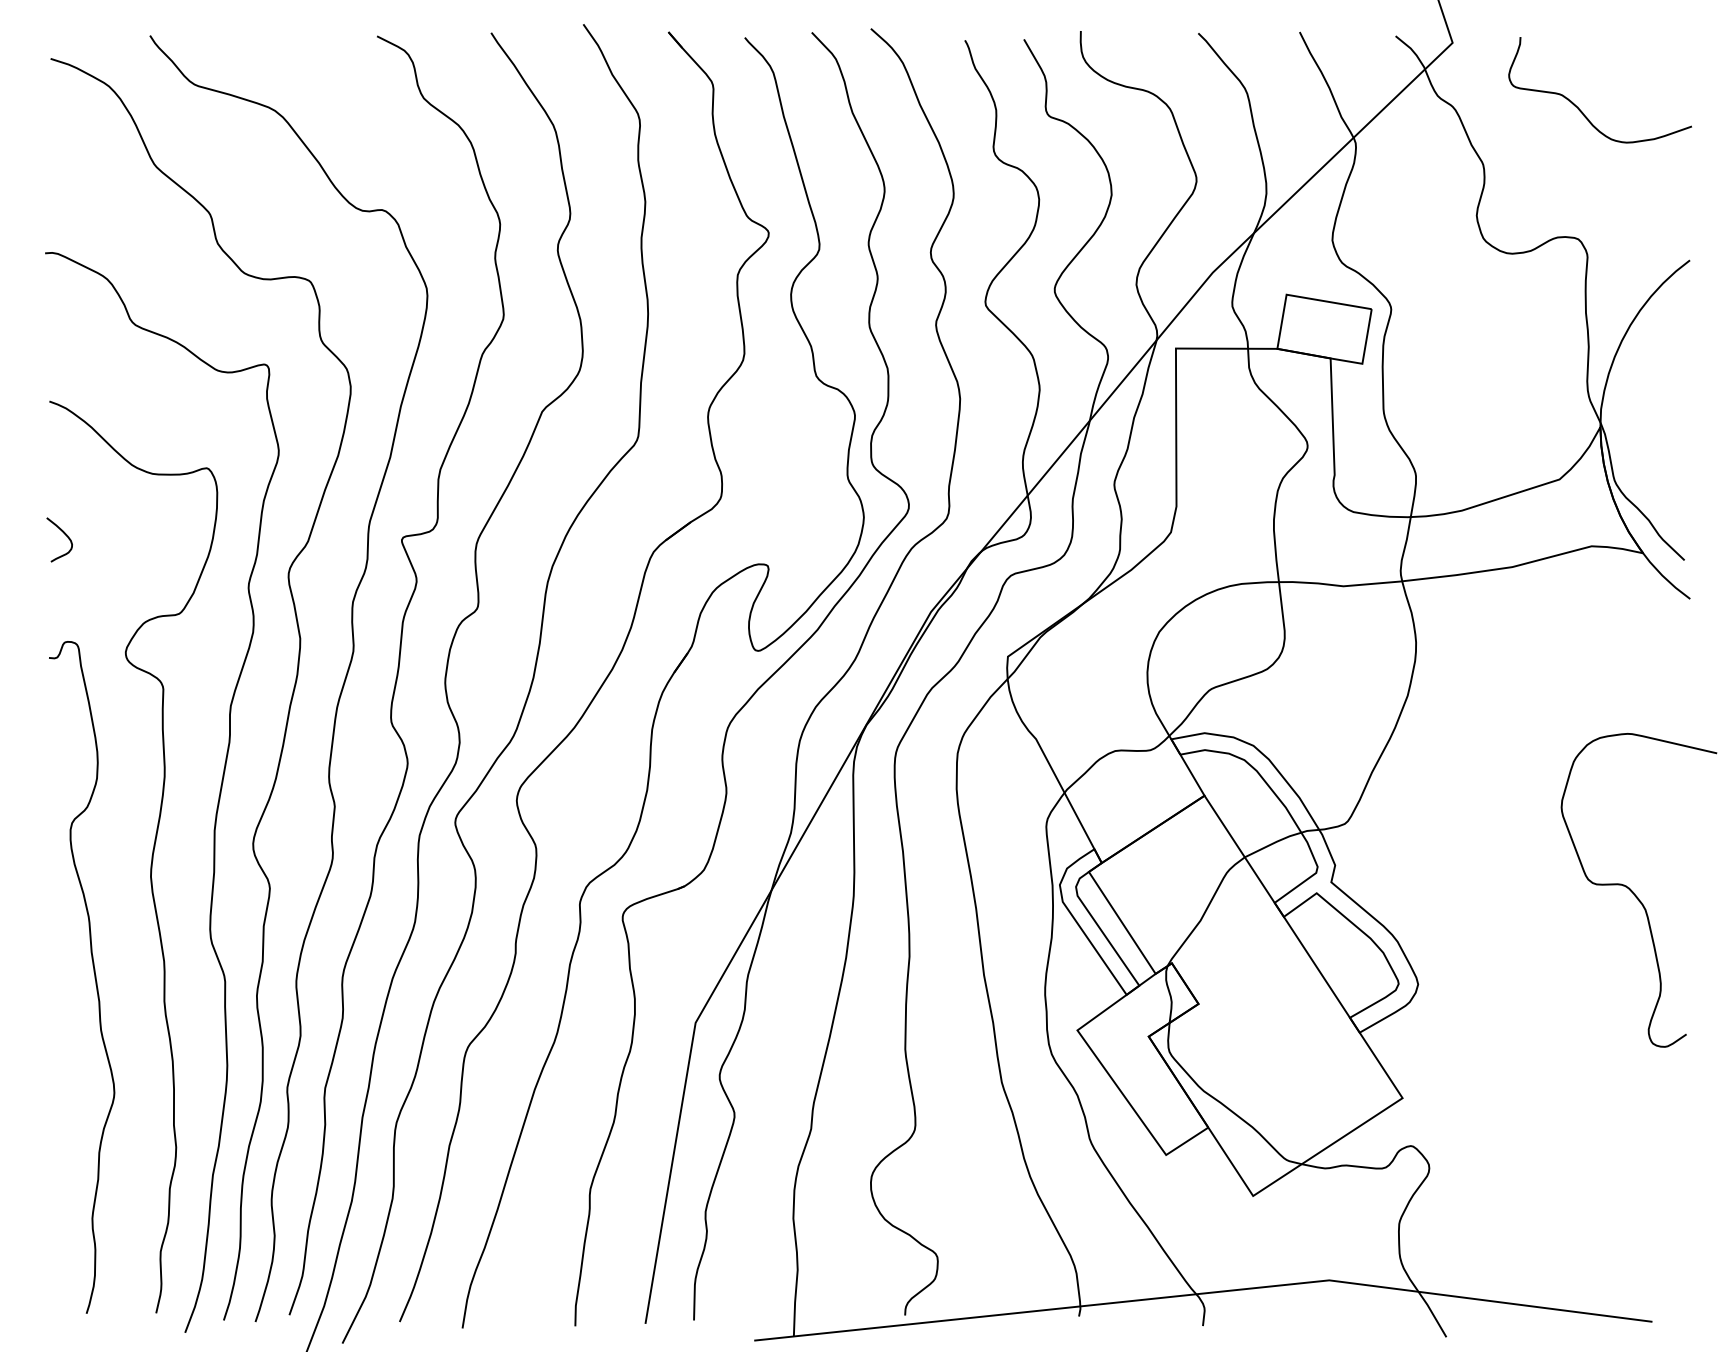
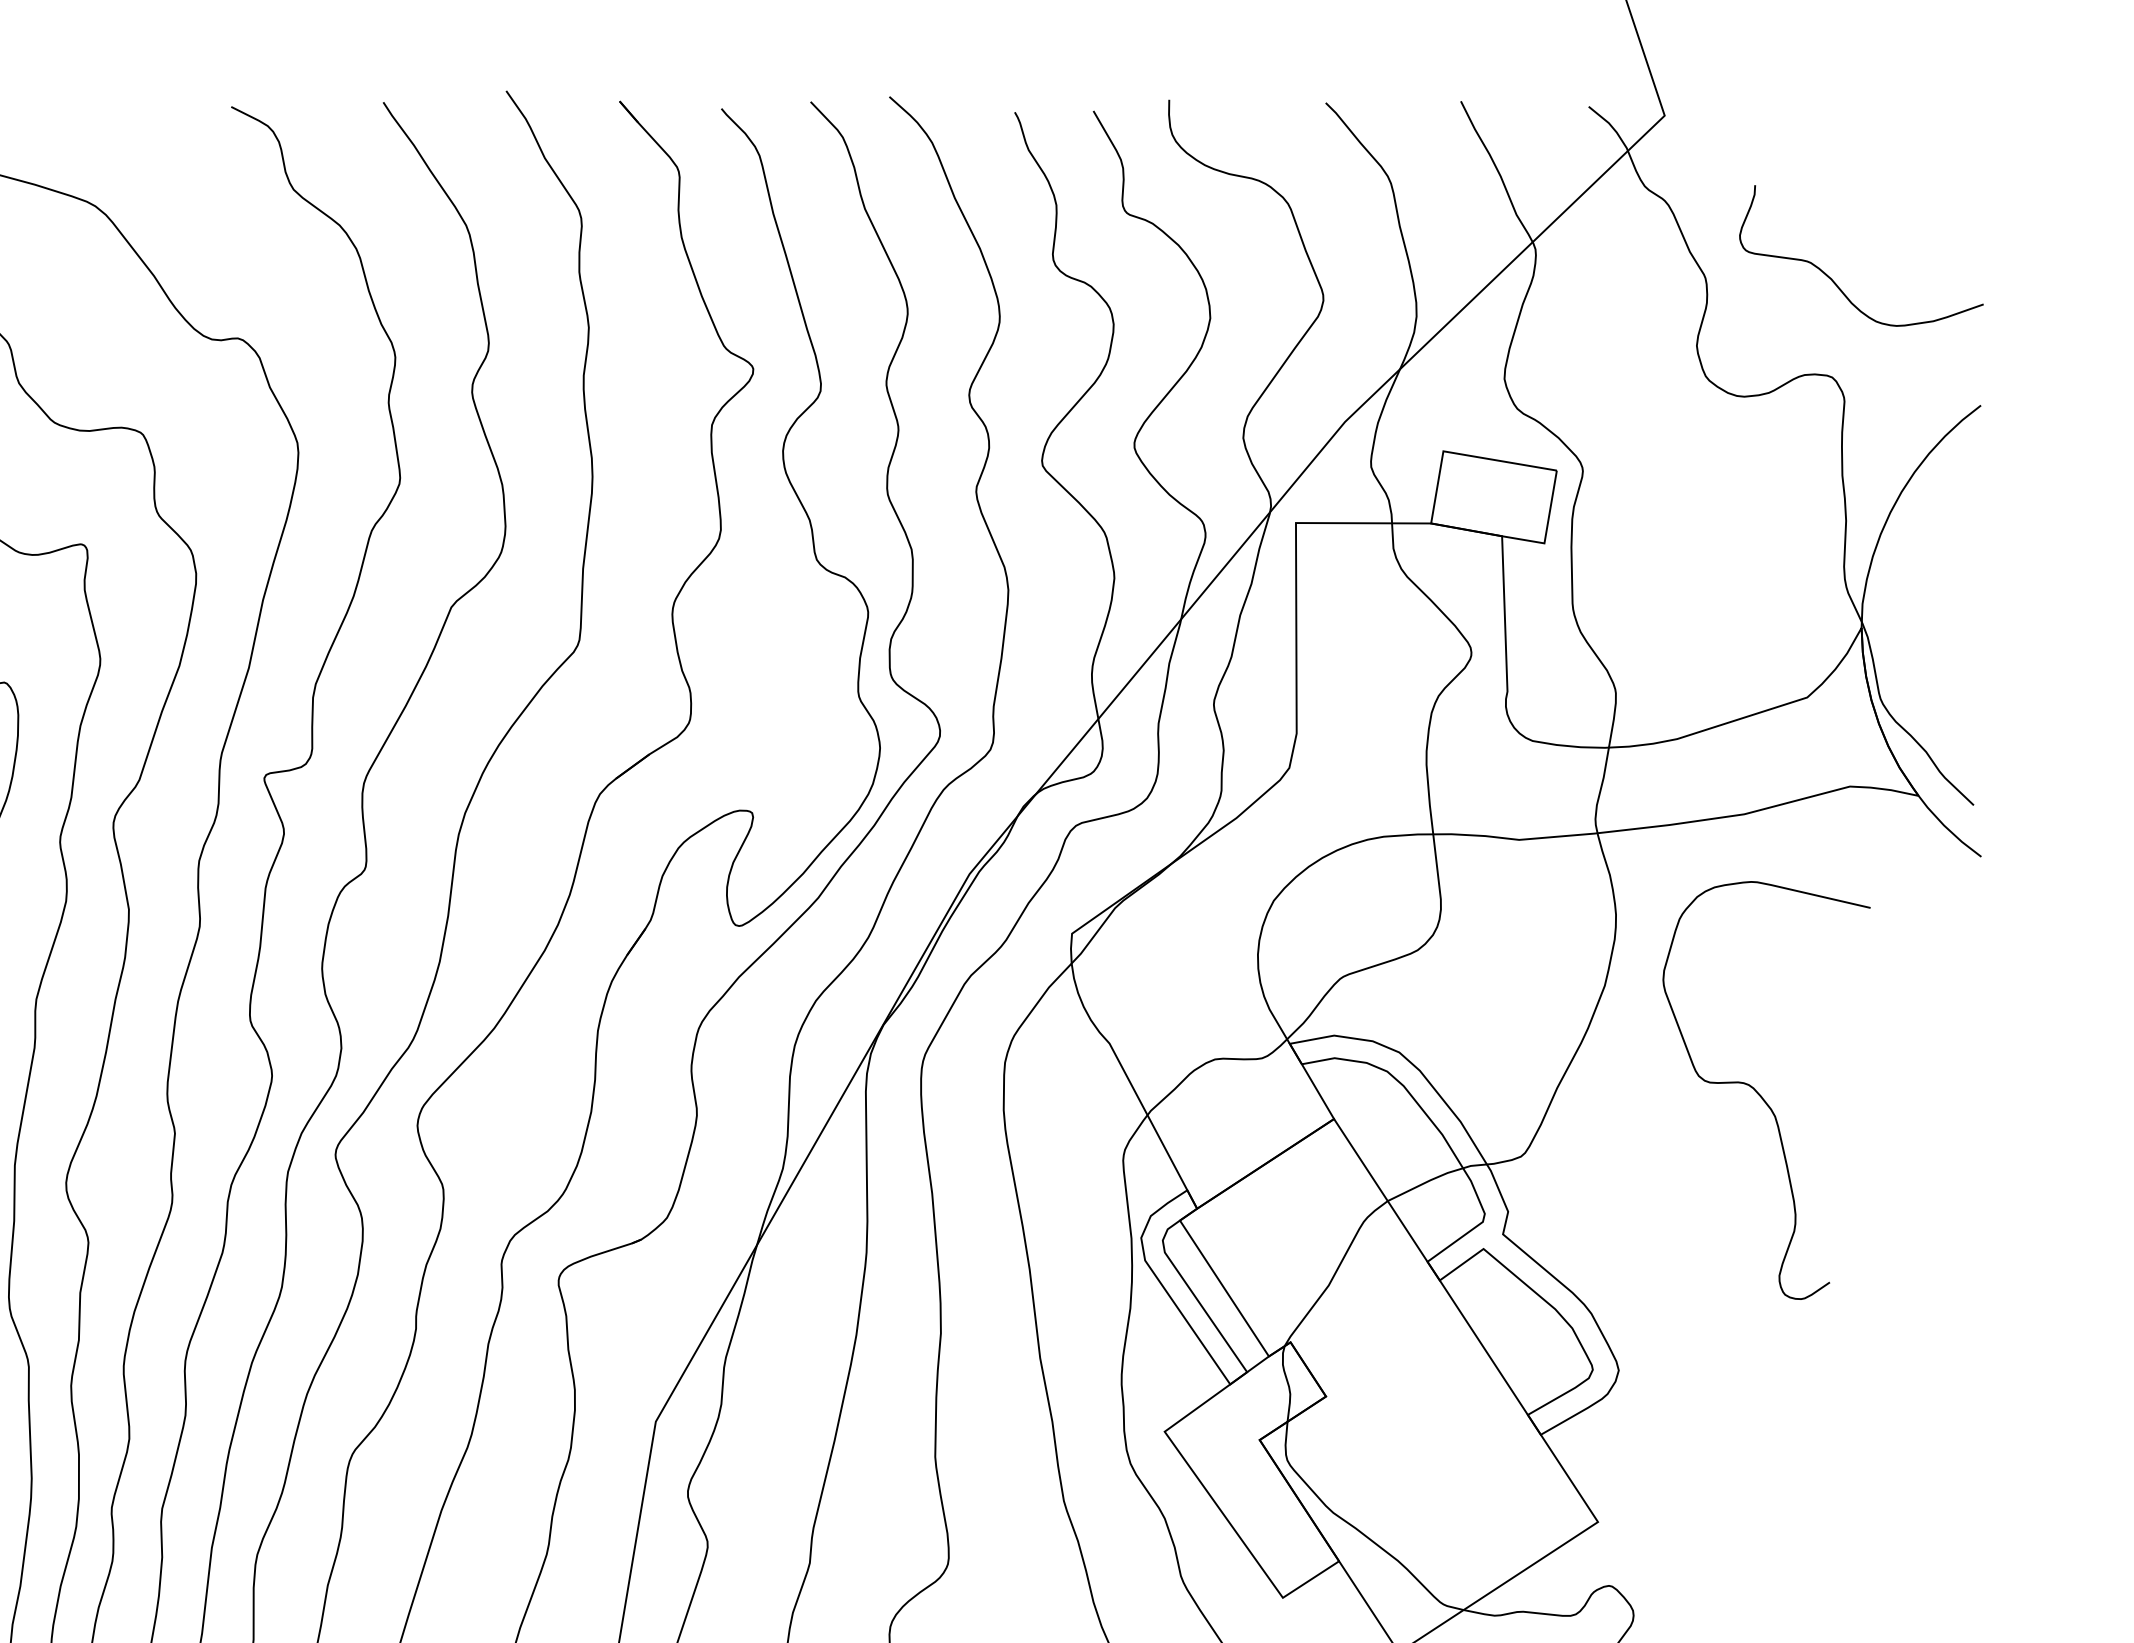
curve: (1580, 109) -> (1835, 281), moved
curve: (1634, 892) -> (1760, 1093), moved

